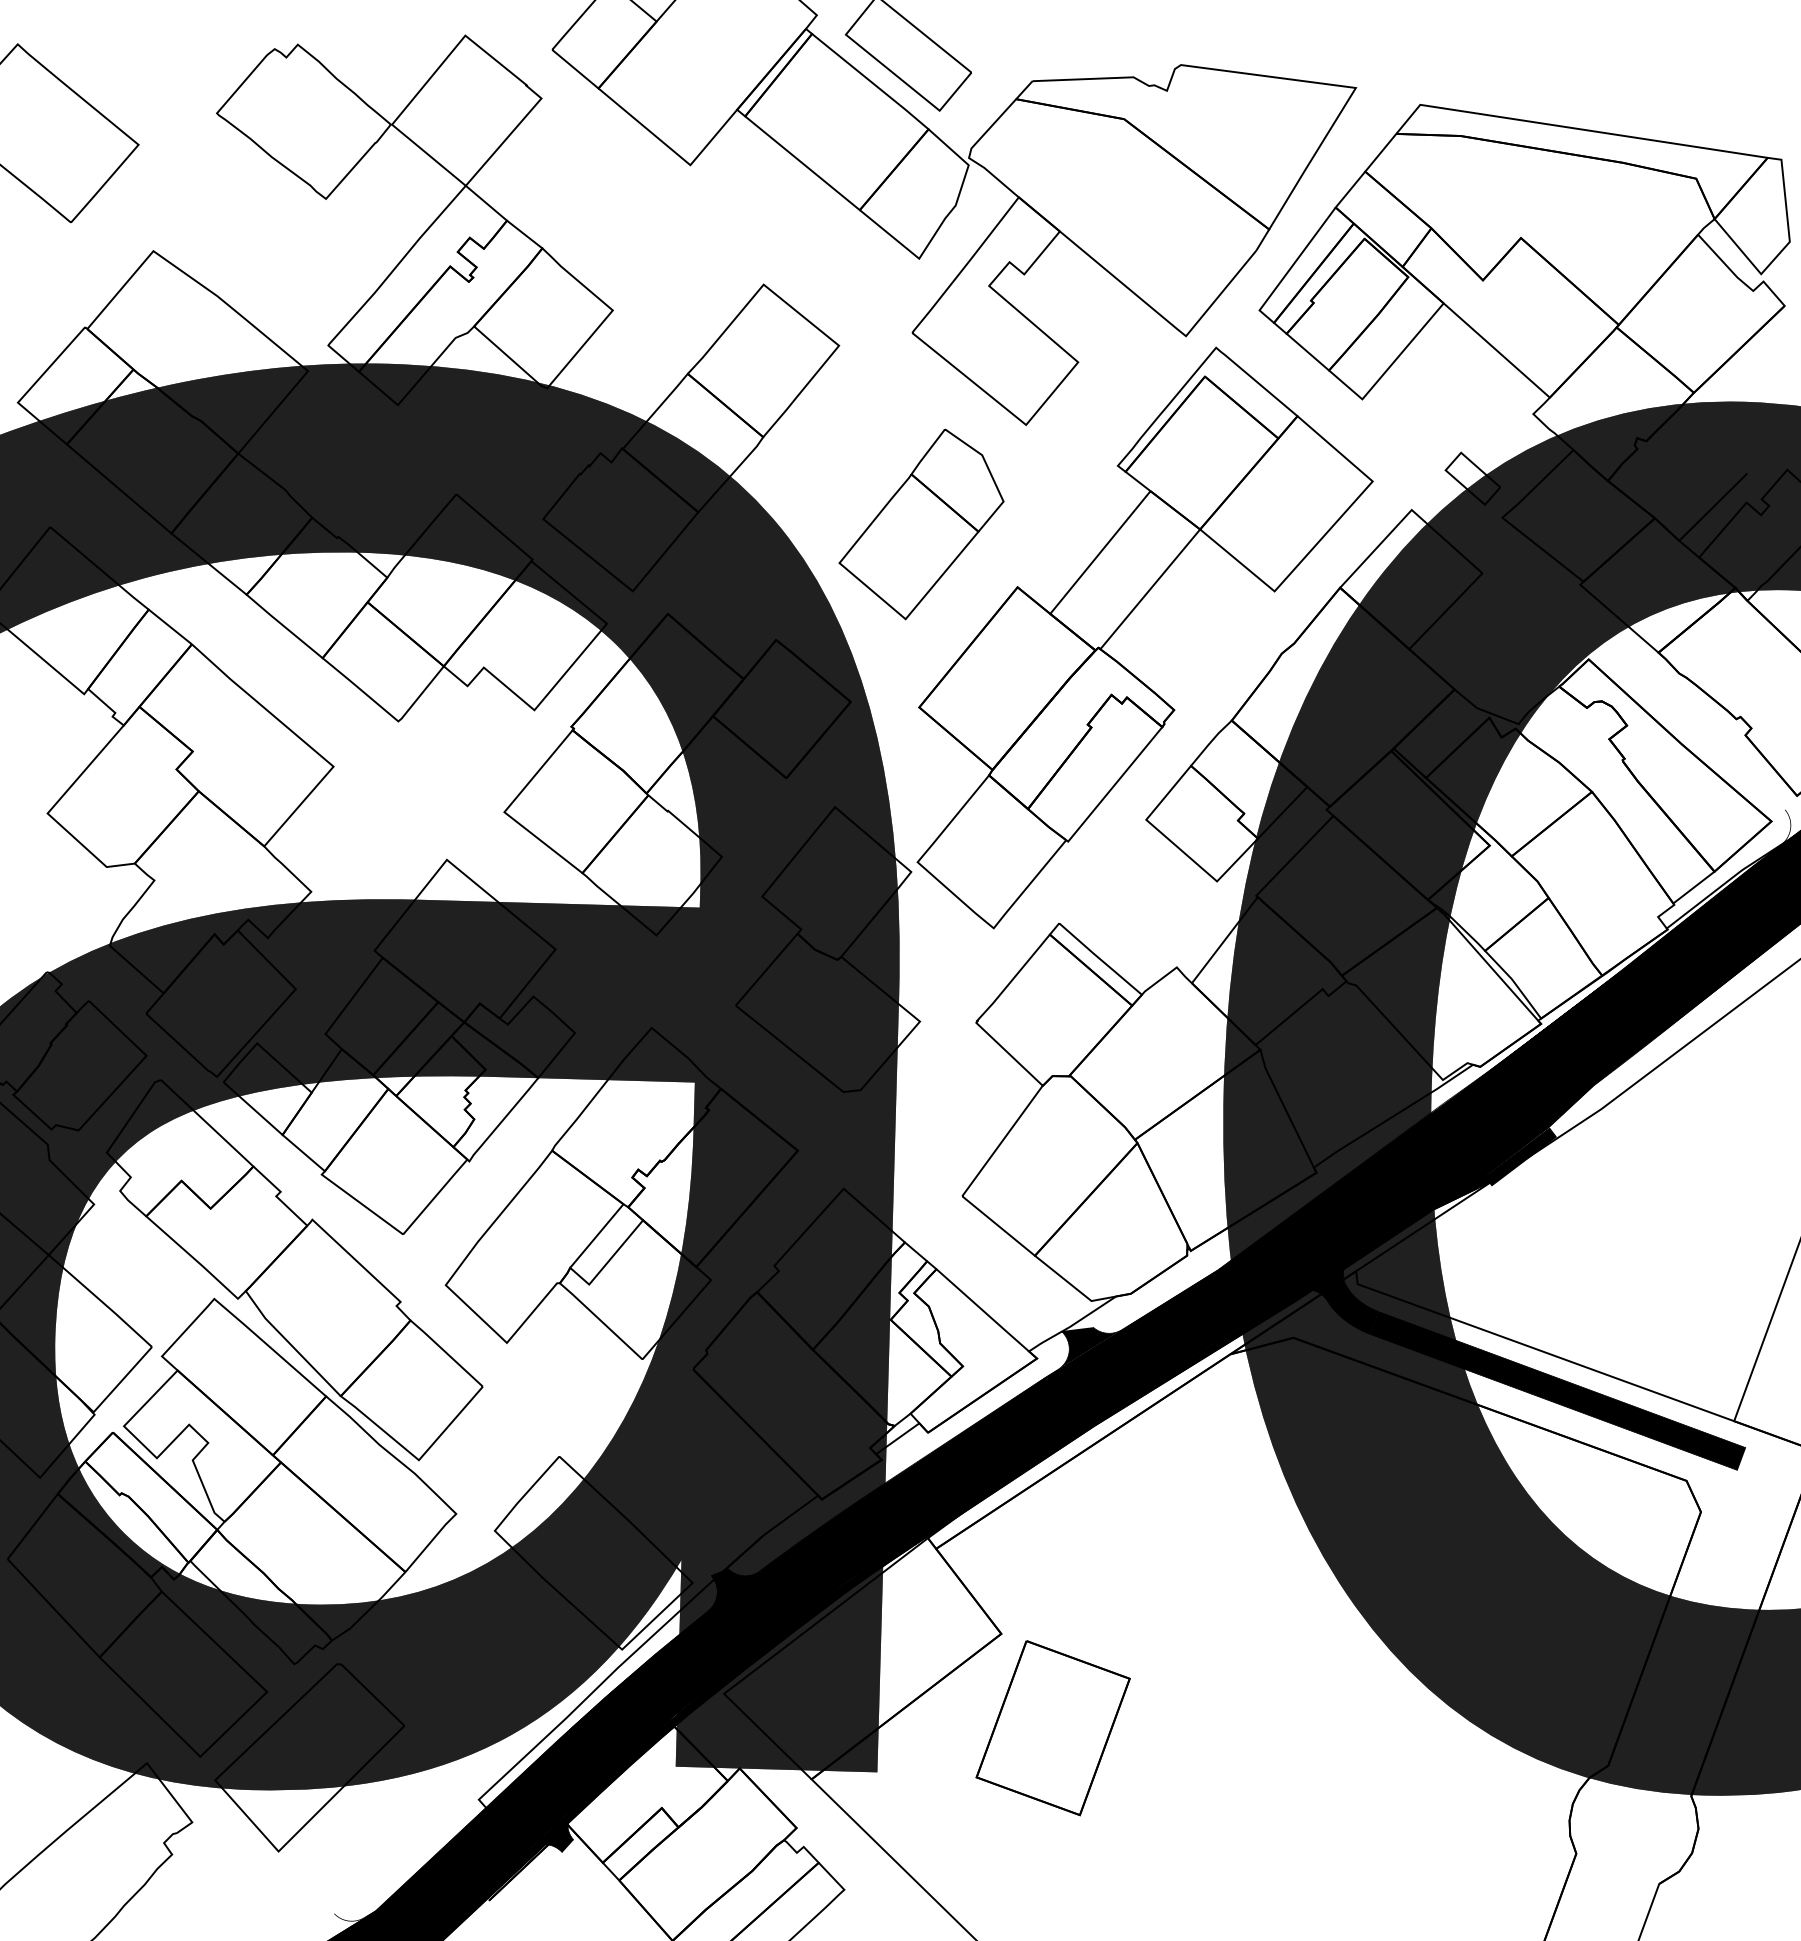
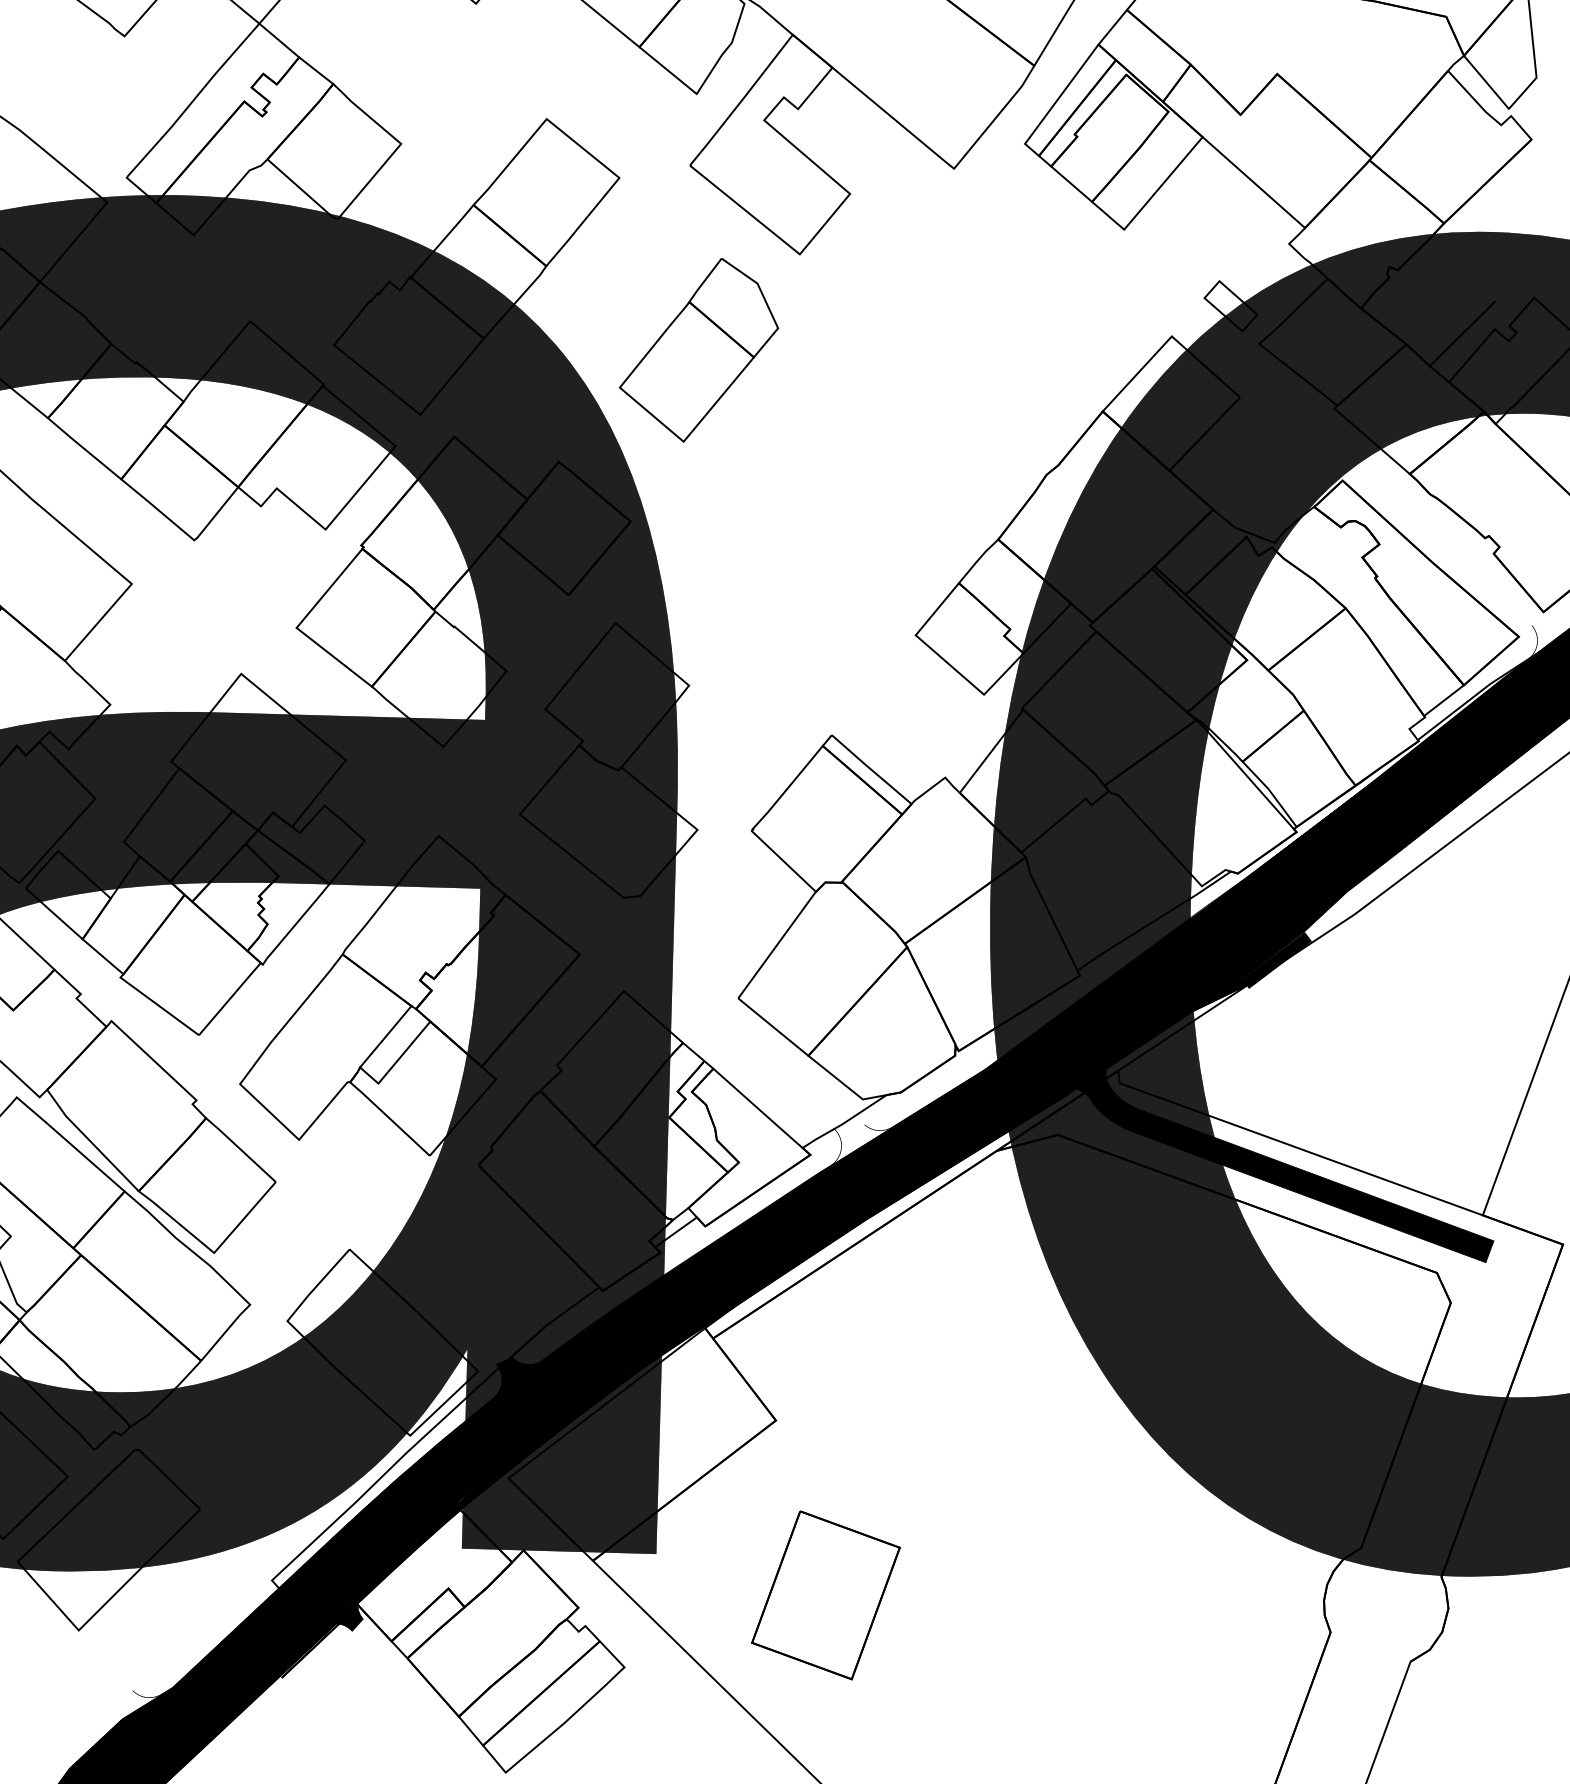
part: (1123, 623) -> (893, 445), removed
fill: (1089, 1348) -> (861, 1145), removed
part: (1052, 1728) -> (825, 1595), moved

